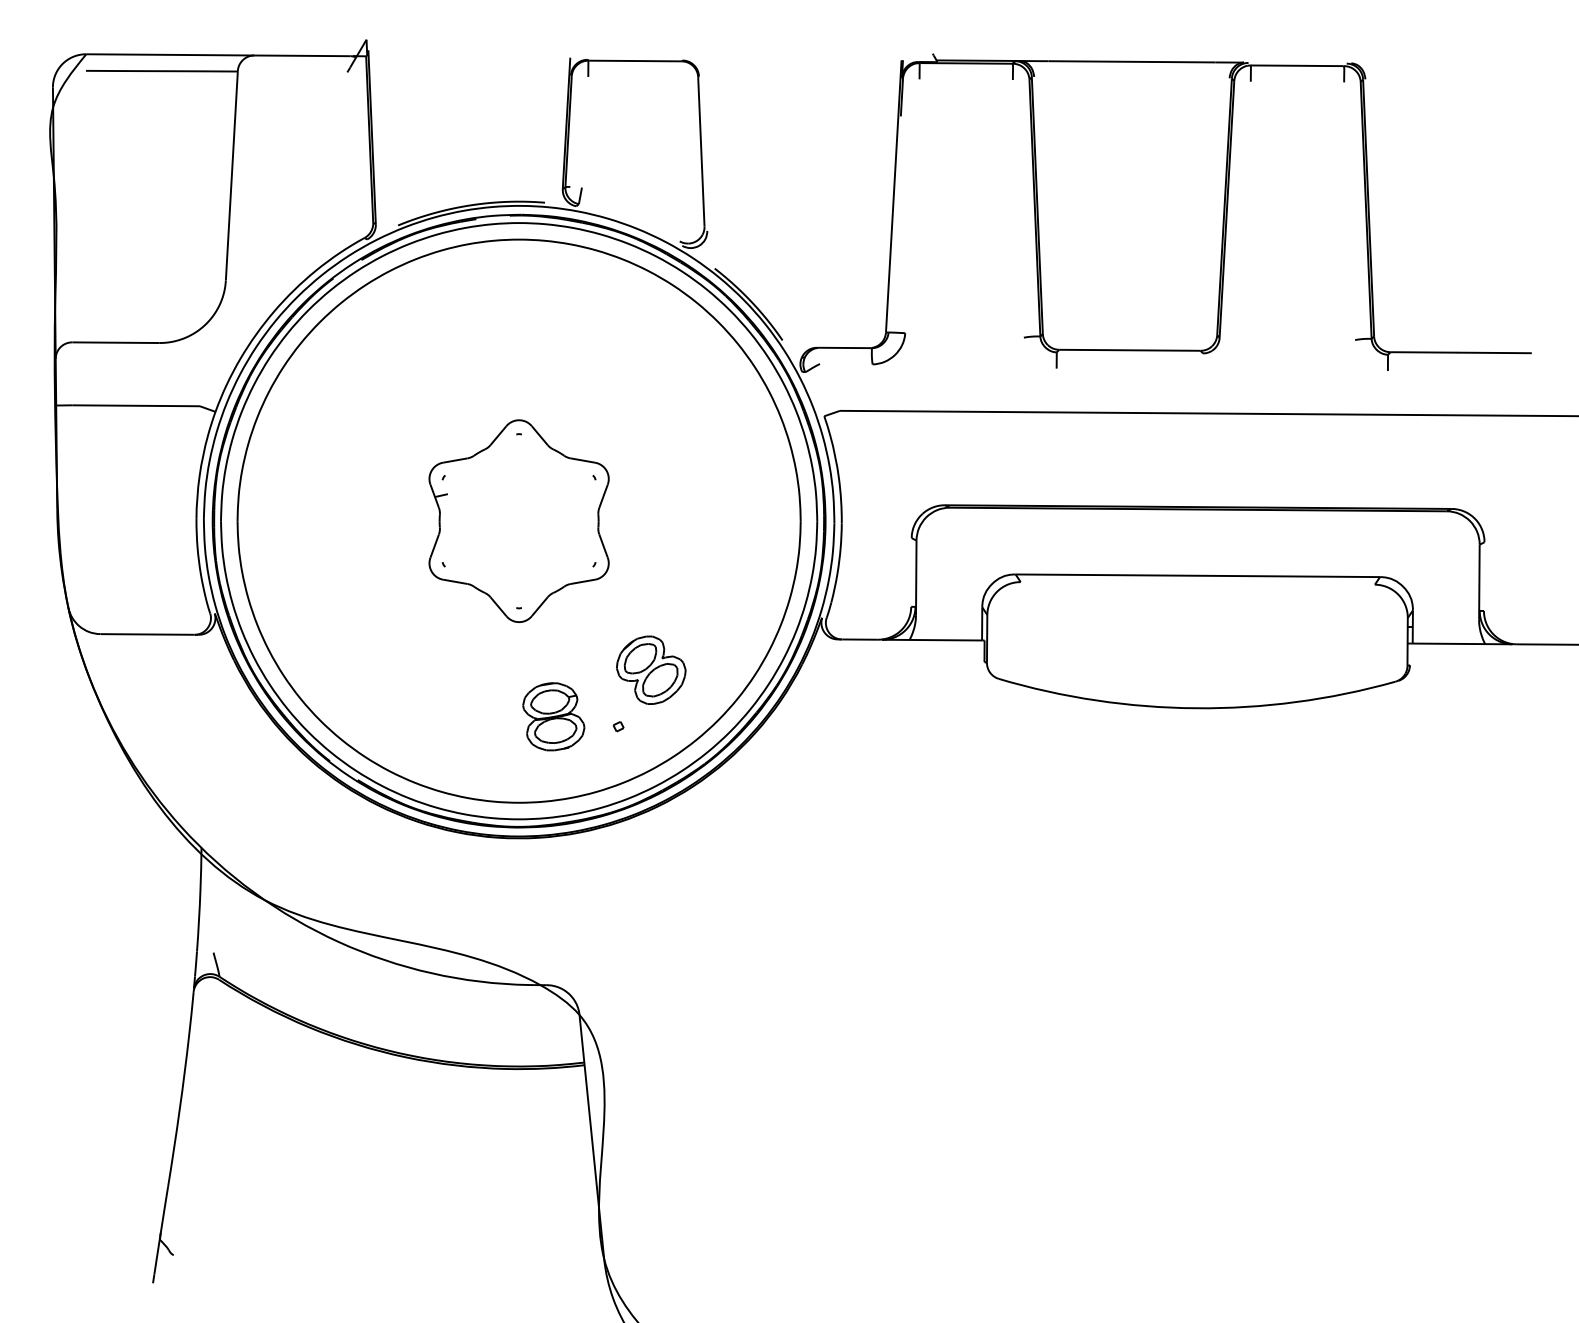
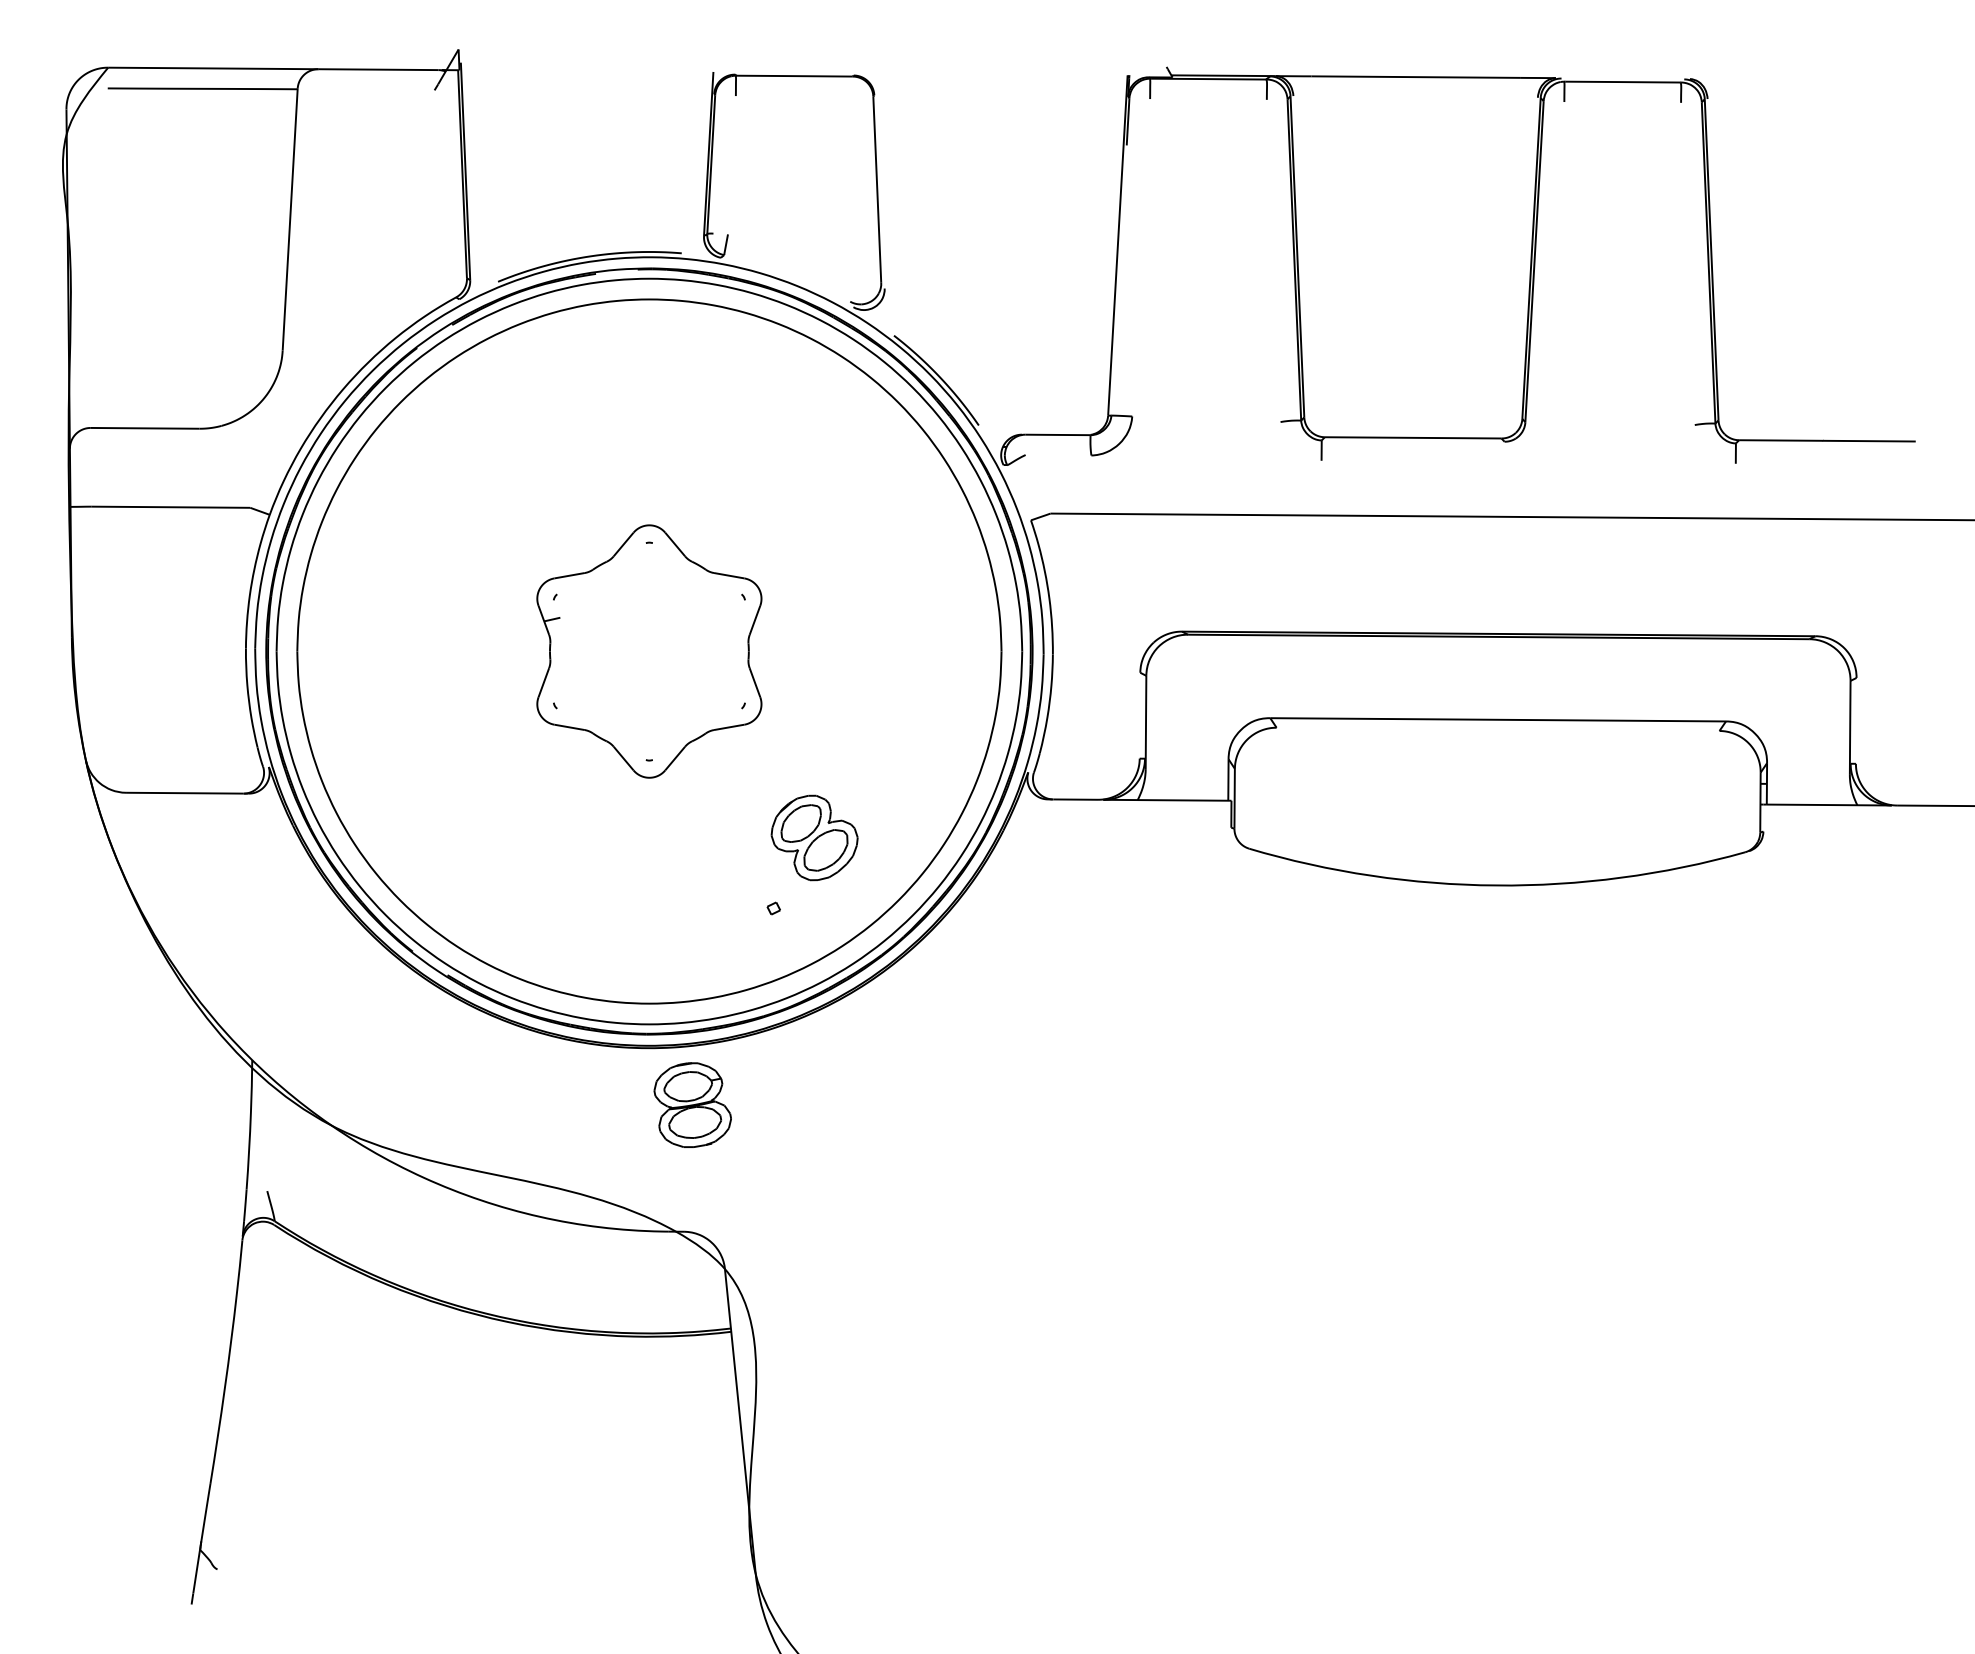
part: (553, 716) -> (692, 1104), moved

